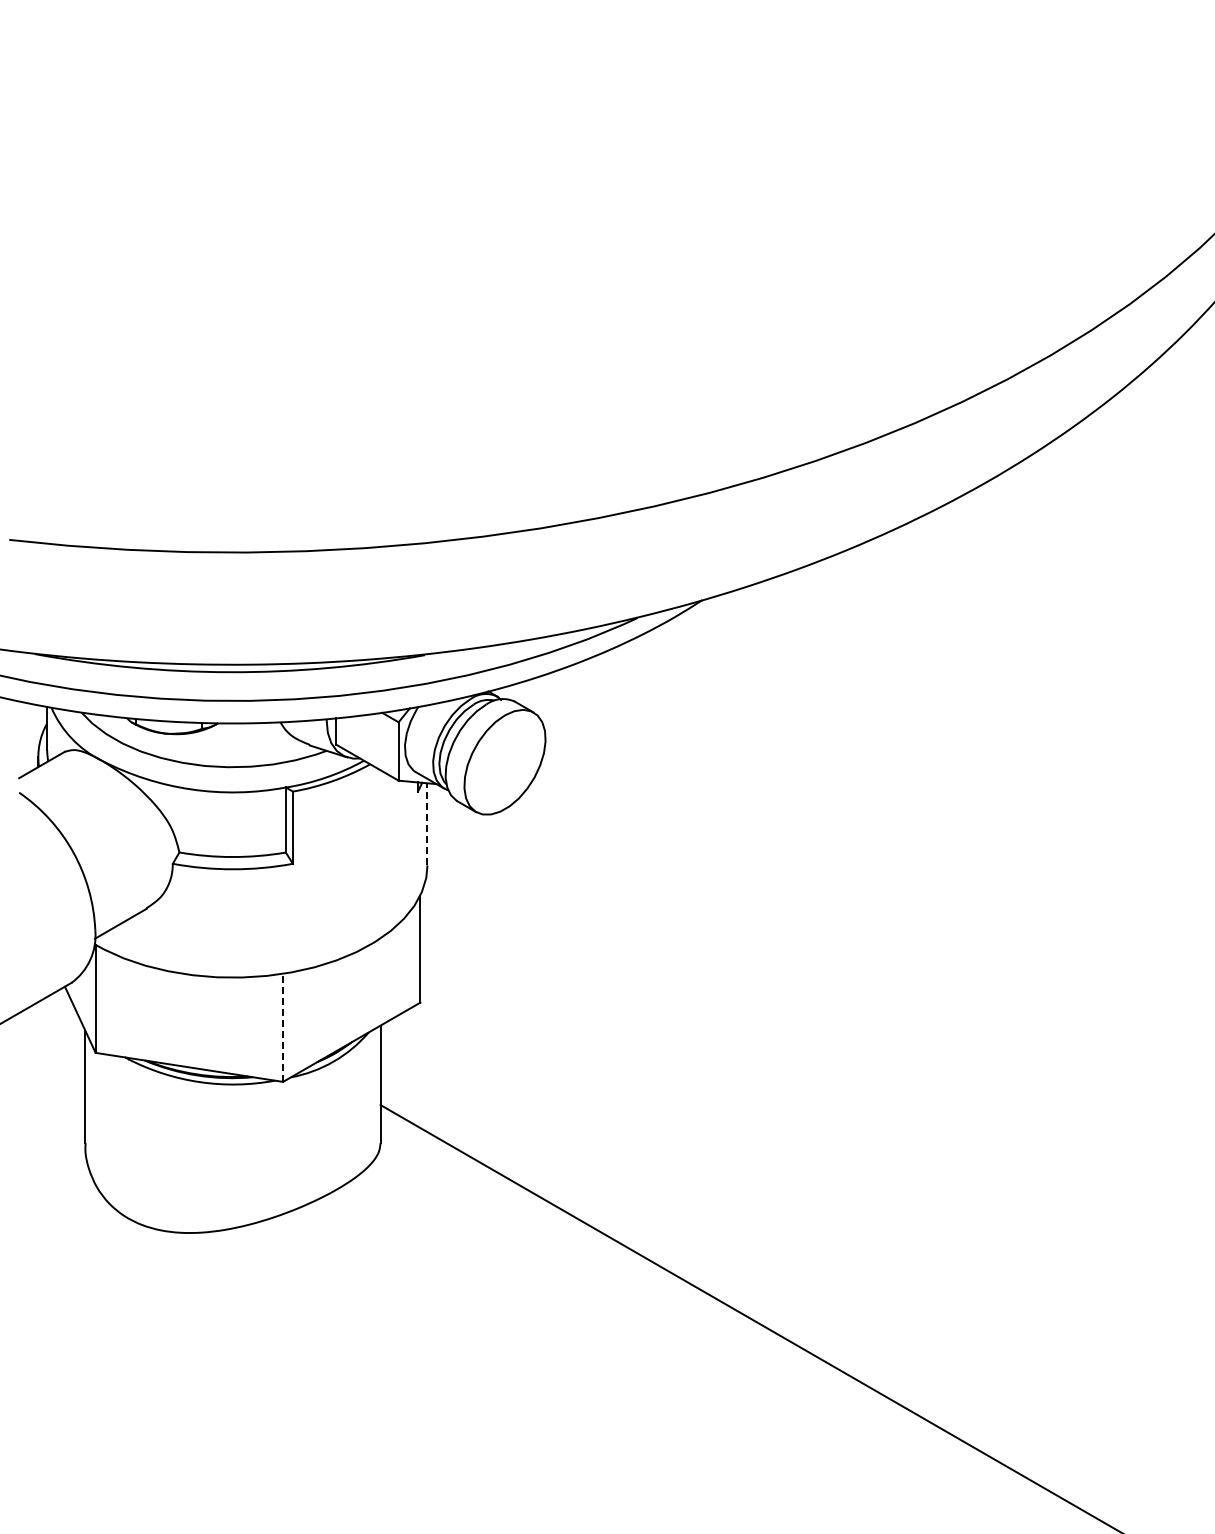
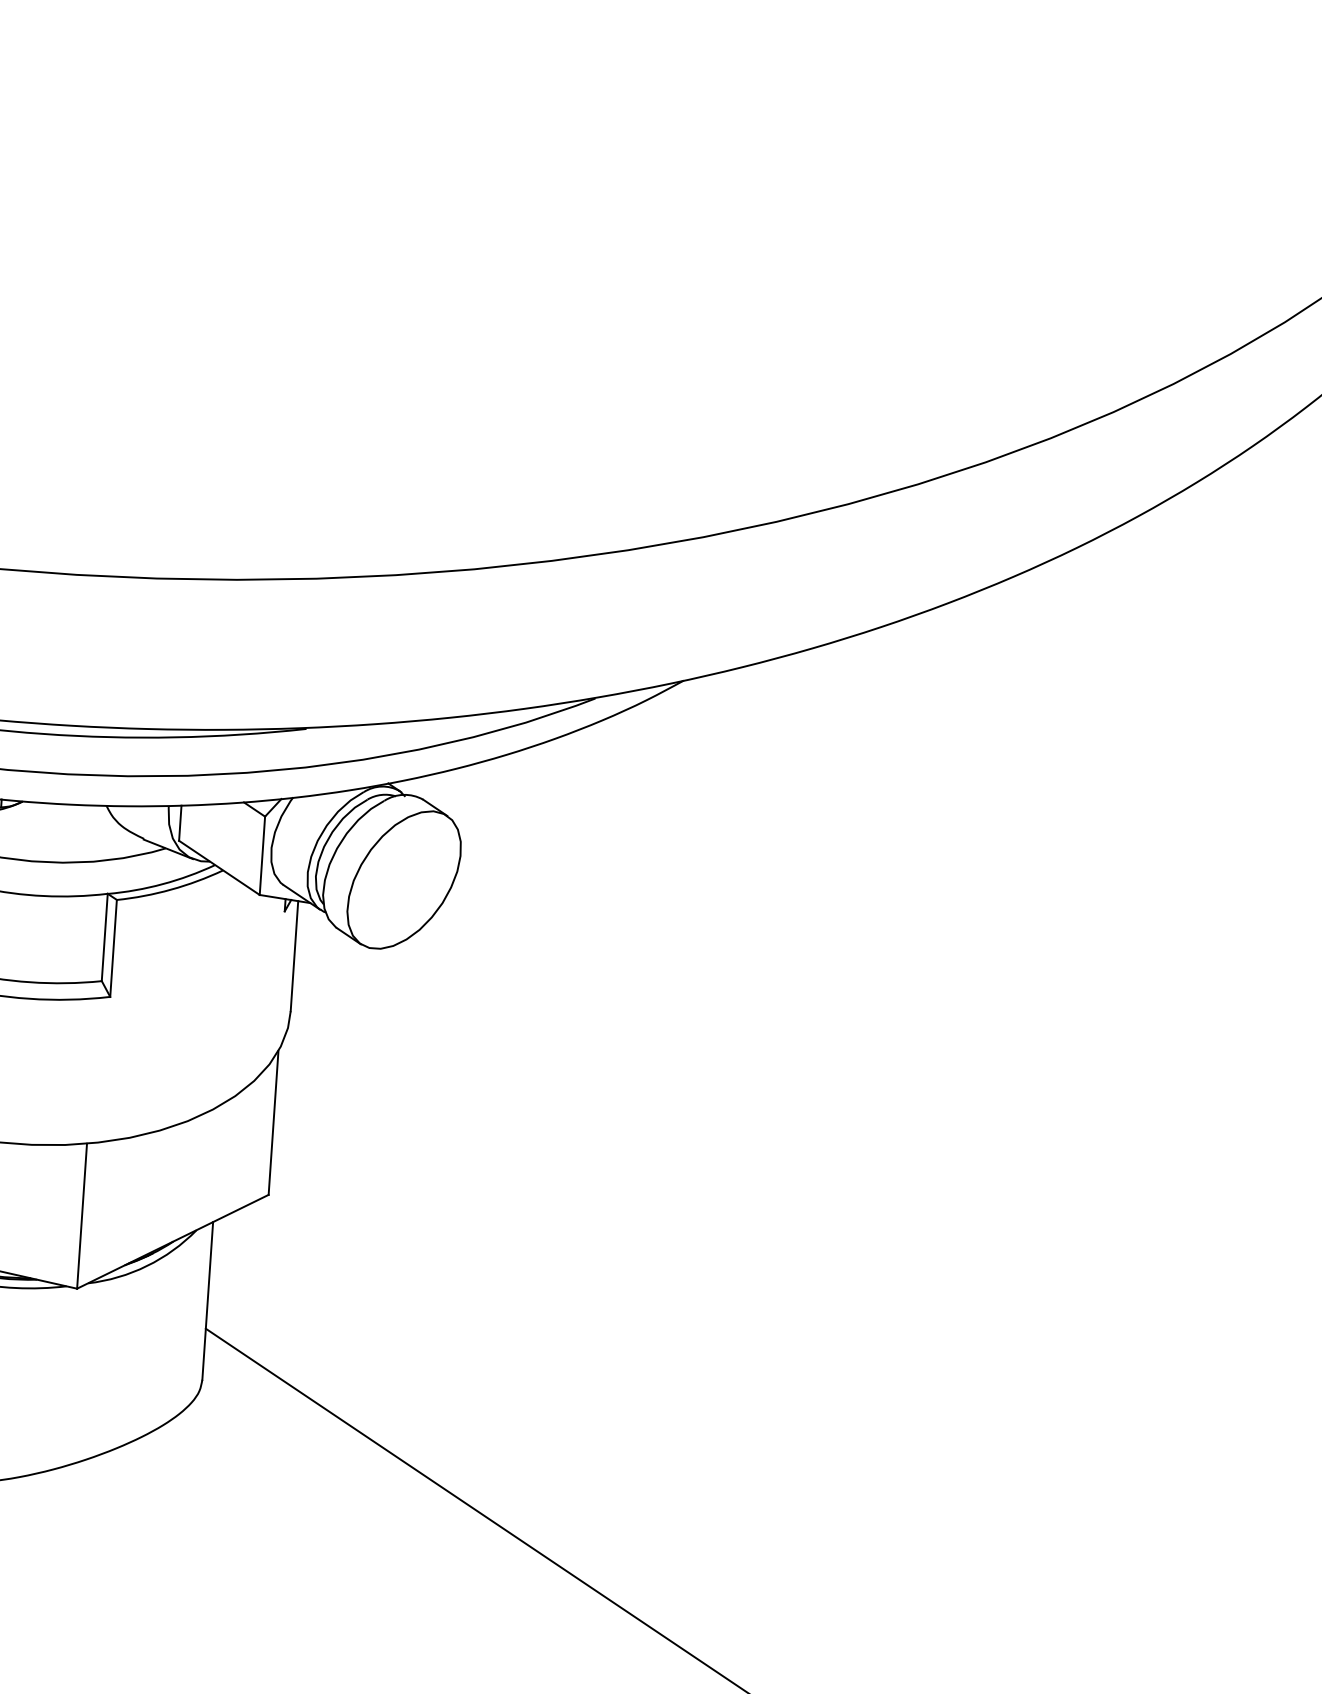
line: (427, 823) -> (294, 955), dashed -> solid
line: (283, 1027) -> (82, 1215), dashed -> solid

